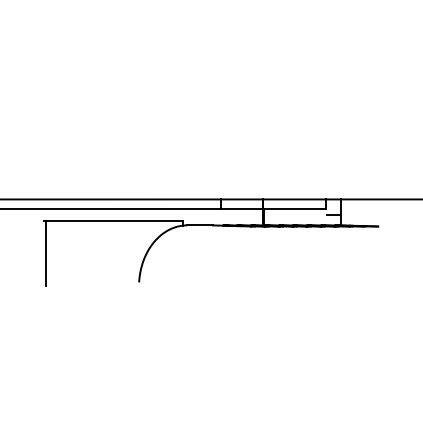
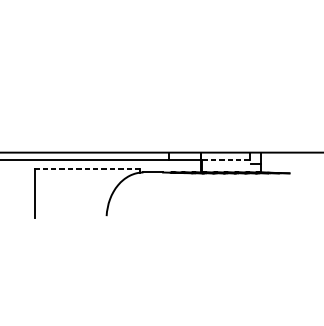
line: (295, 208) -> (226, 159), solid -> dashed
line: (114, 221) -> (87, 169), solid -> dashed

